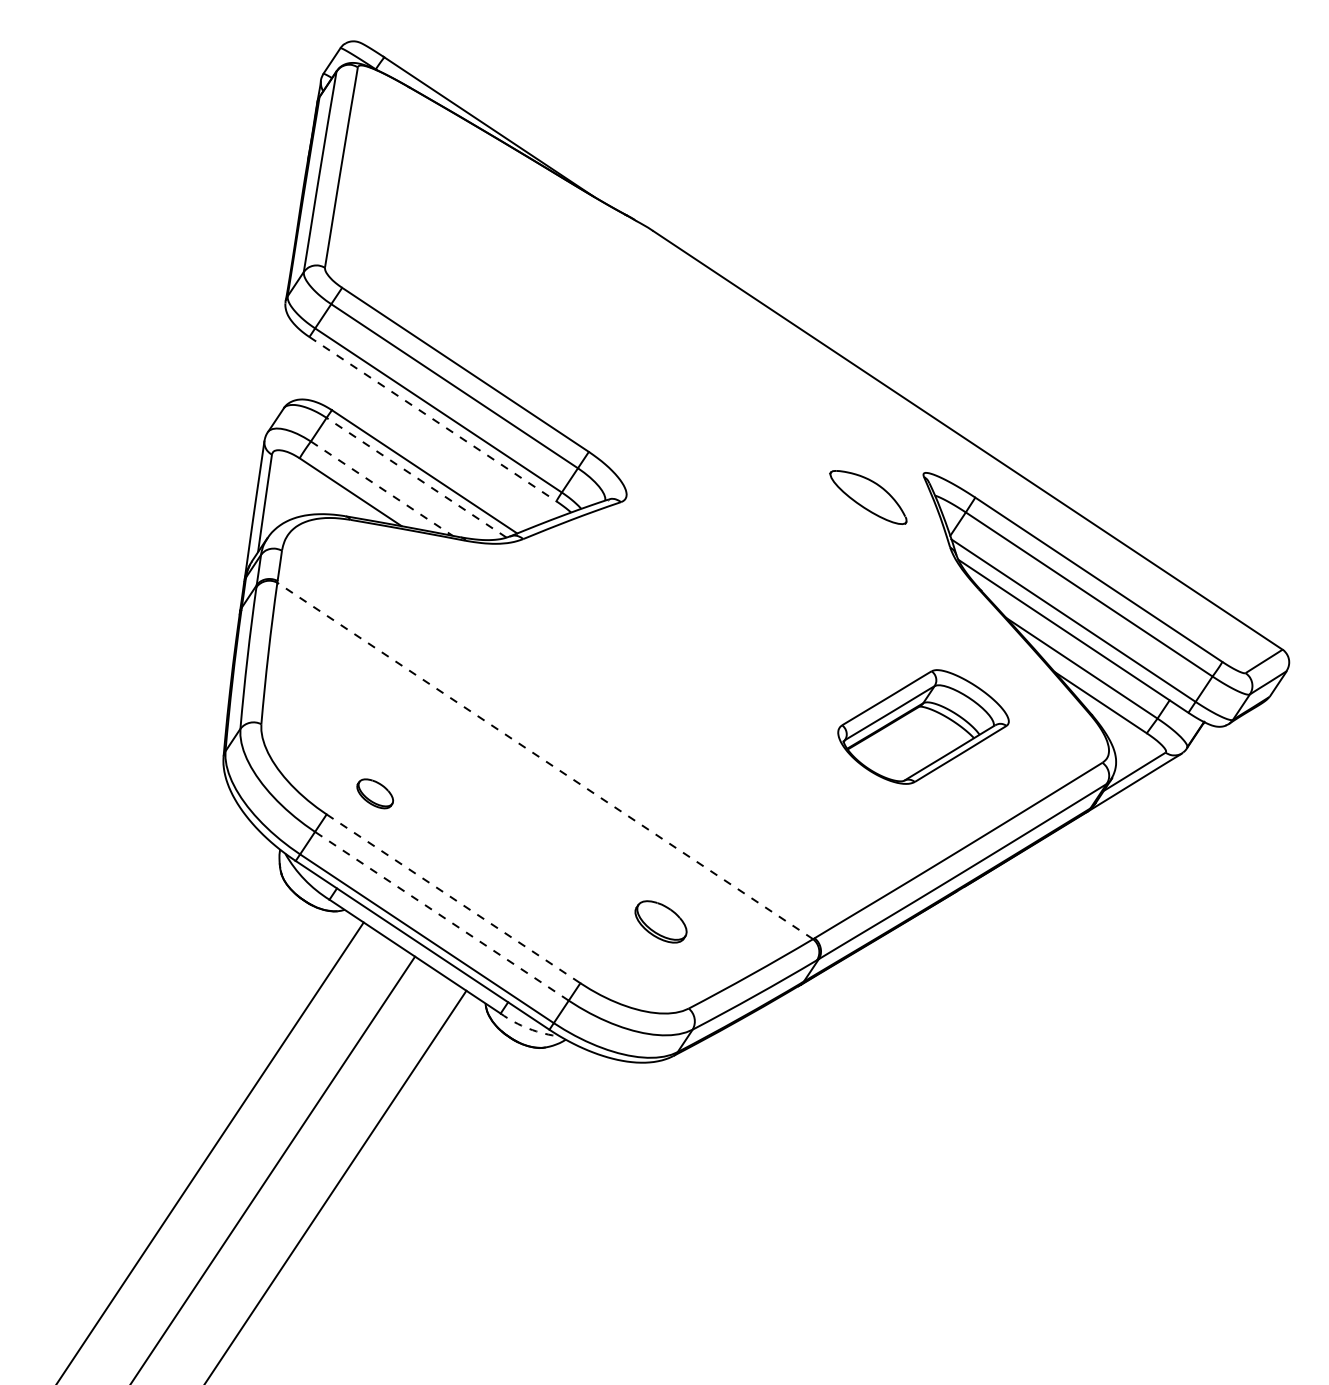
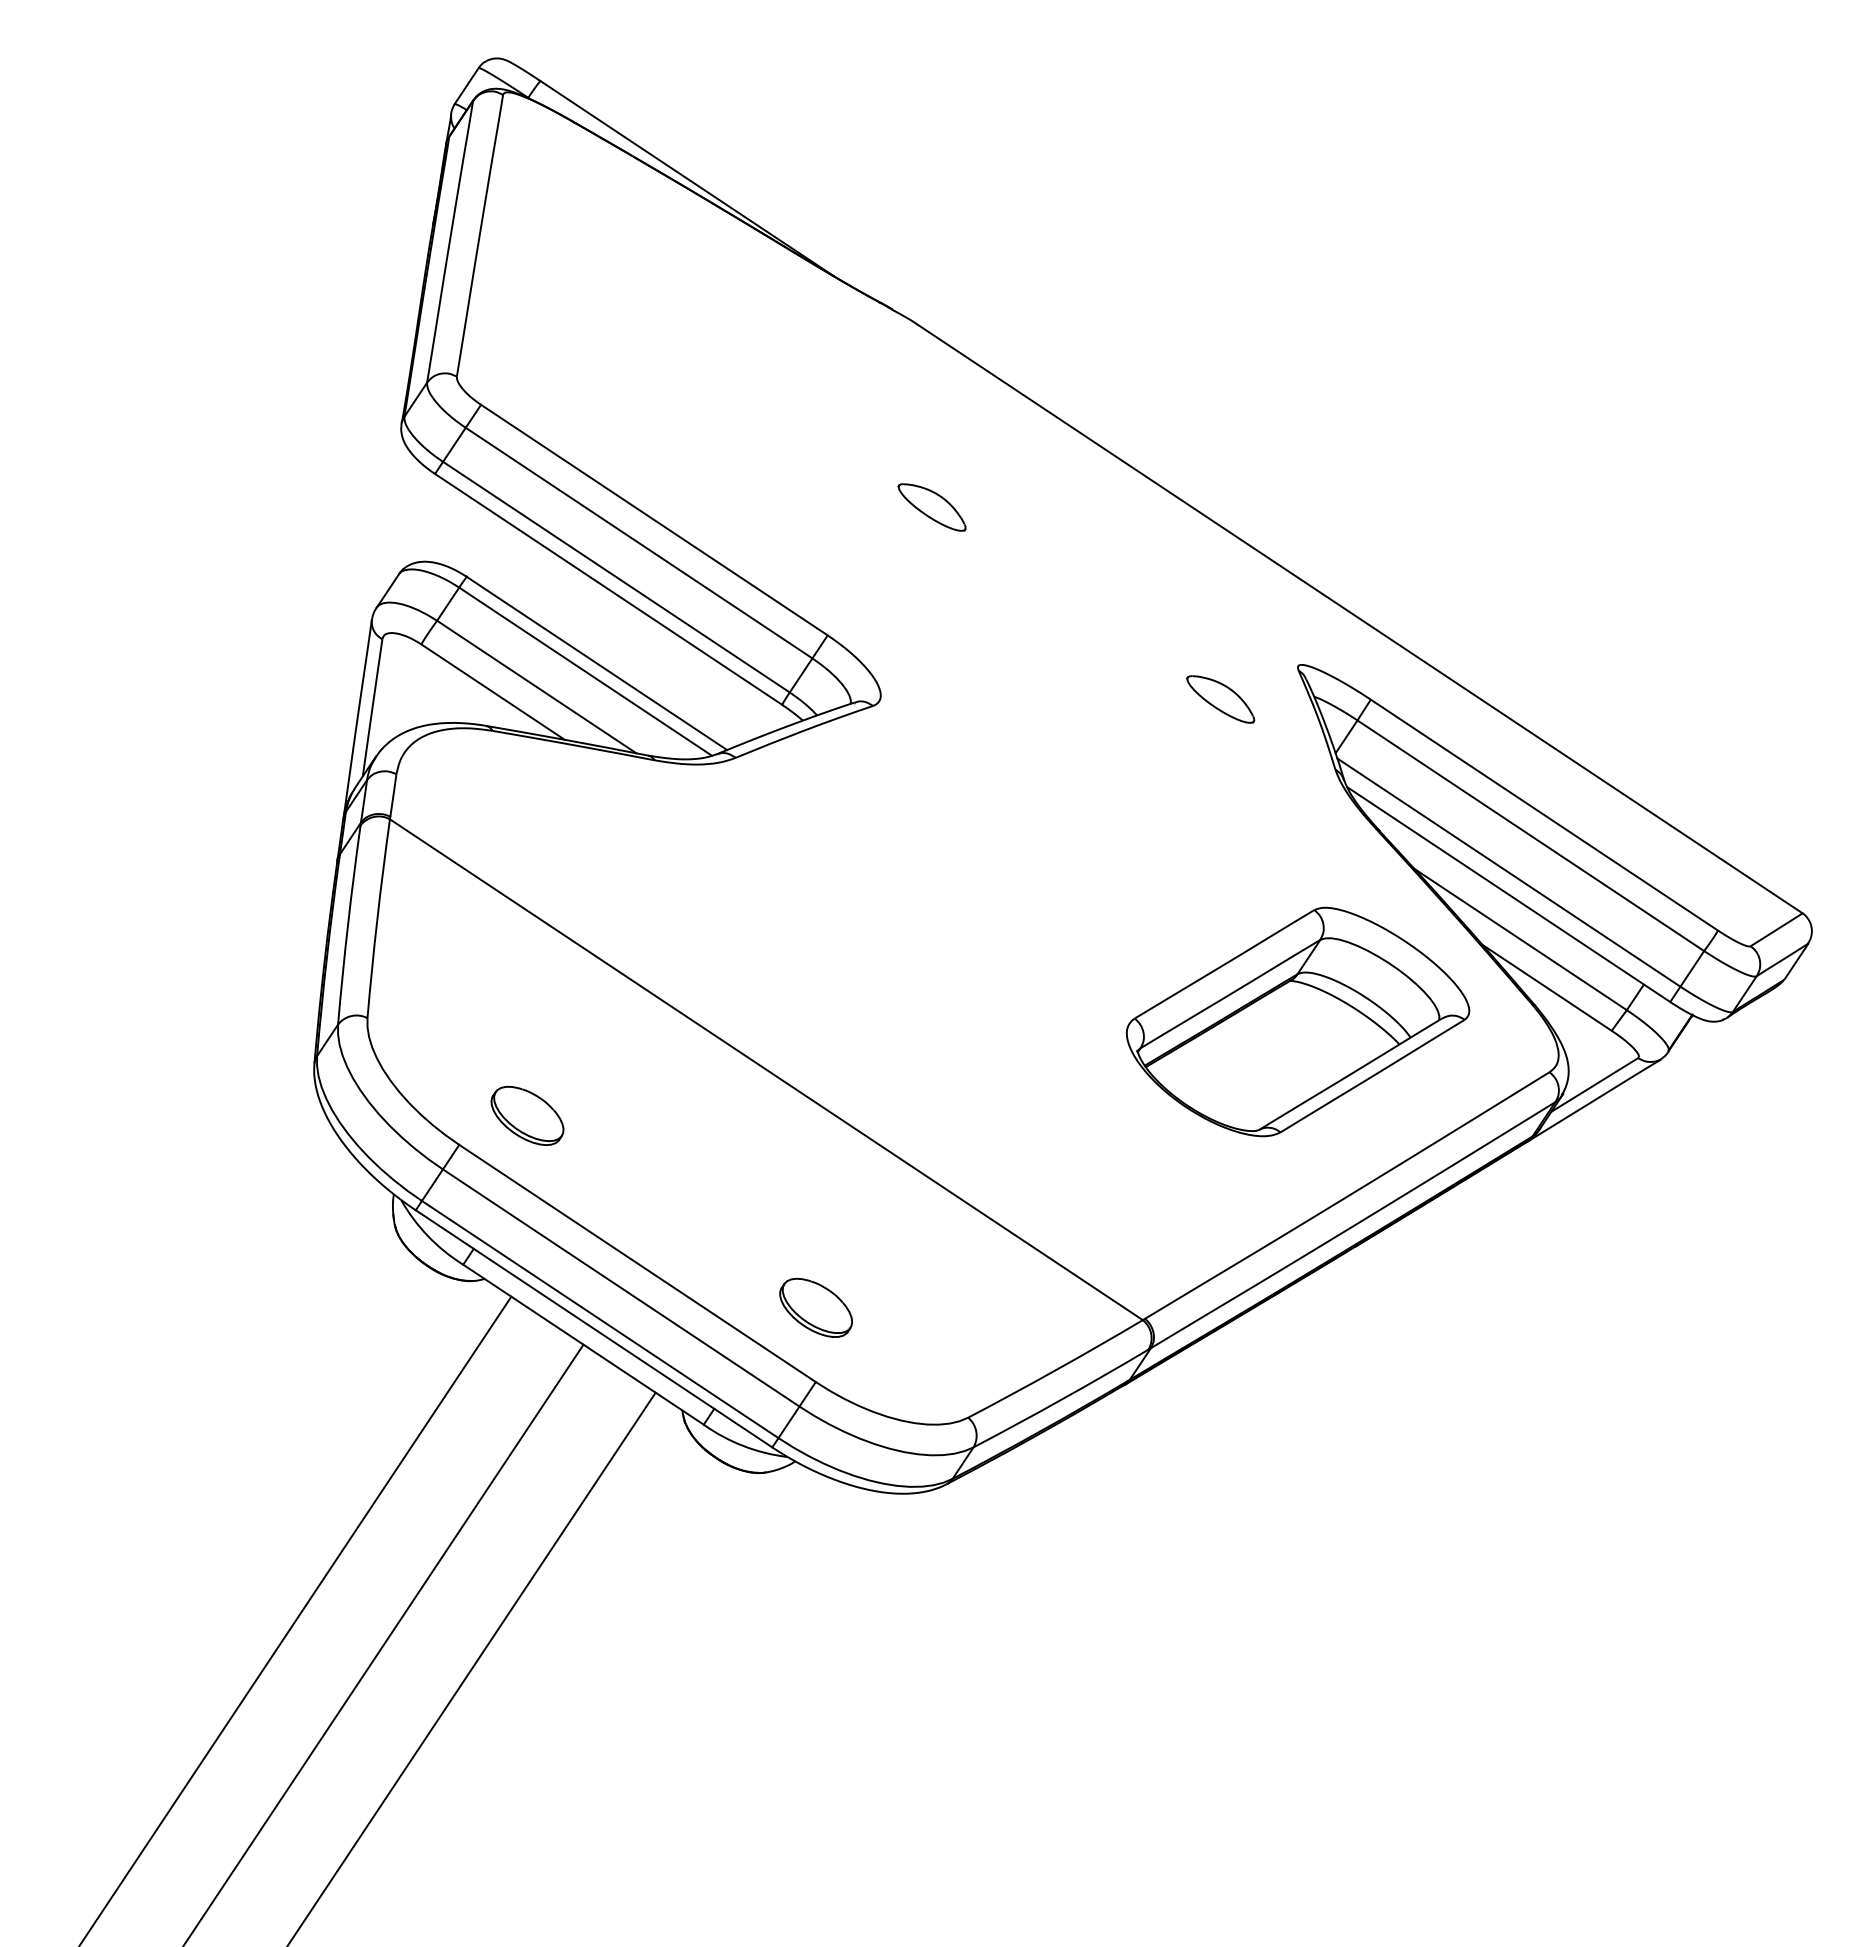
part: (662, 360) -> (931, 507), added
line: (432, 419) -> (608, 589), dashed -> solid
line: (416, 477) -> (585, 671), dashed -> solid
line: (381, 488) -> (536, 687), dashed -> solid
part: (868, 497) -> (1220, 699), size x0.62
part: (923, 726) -> (1297, 1021), size x1.43
line: (545, 760) -> (766, 1069), dashed -> solid
part: (375, 793) -> (527, 1115), size x1.43
line: (453, 898) -> (637, 1263), dashed -> solid
line: (441, 915) -> (620, 1287), dashed -> solid
part: (661, 921) -> (816, 1307), moved
arc: (528, 1029) -> (743, 1446), dashed -> solid

